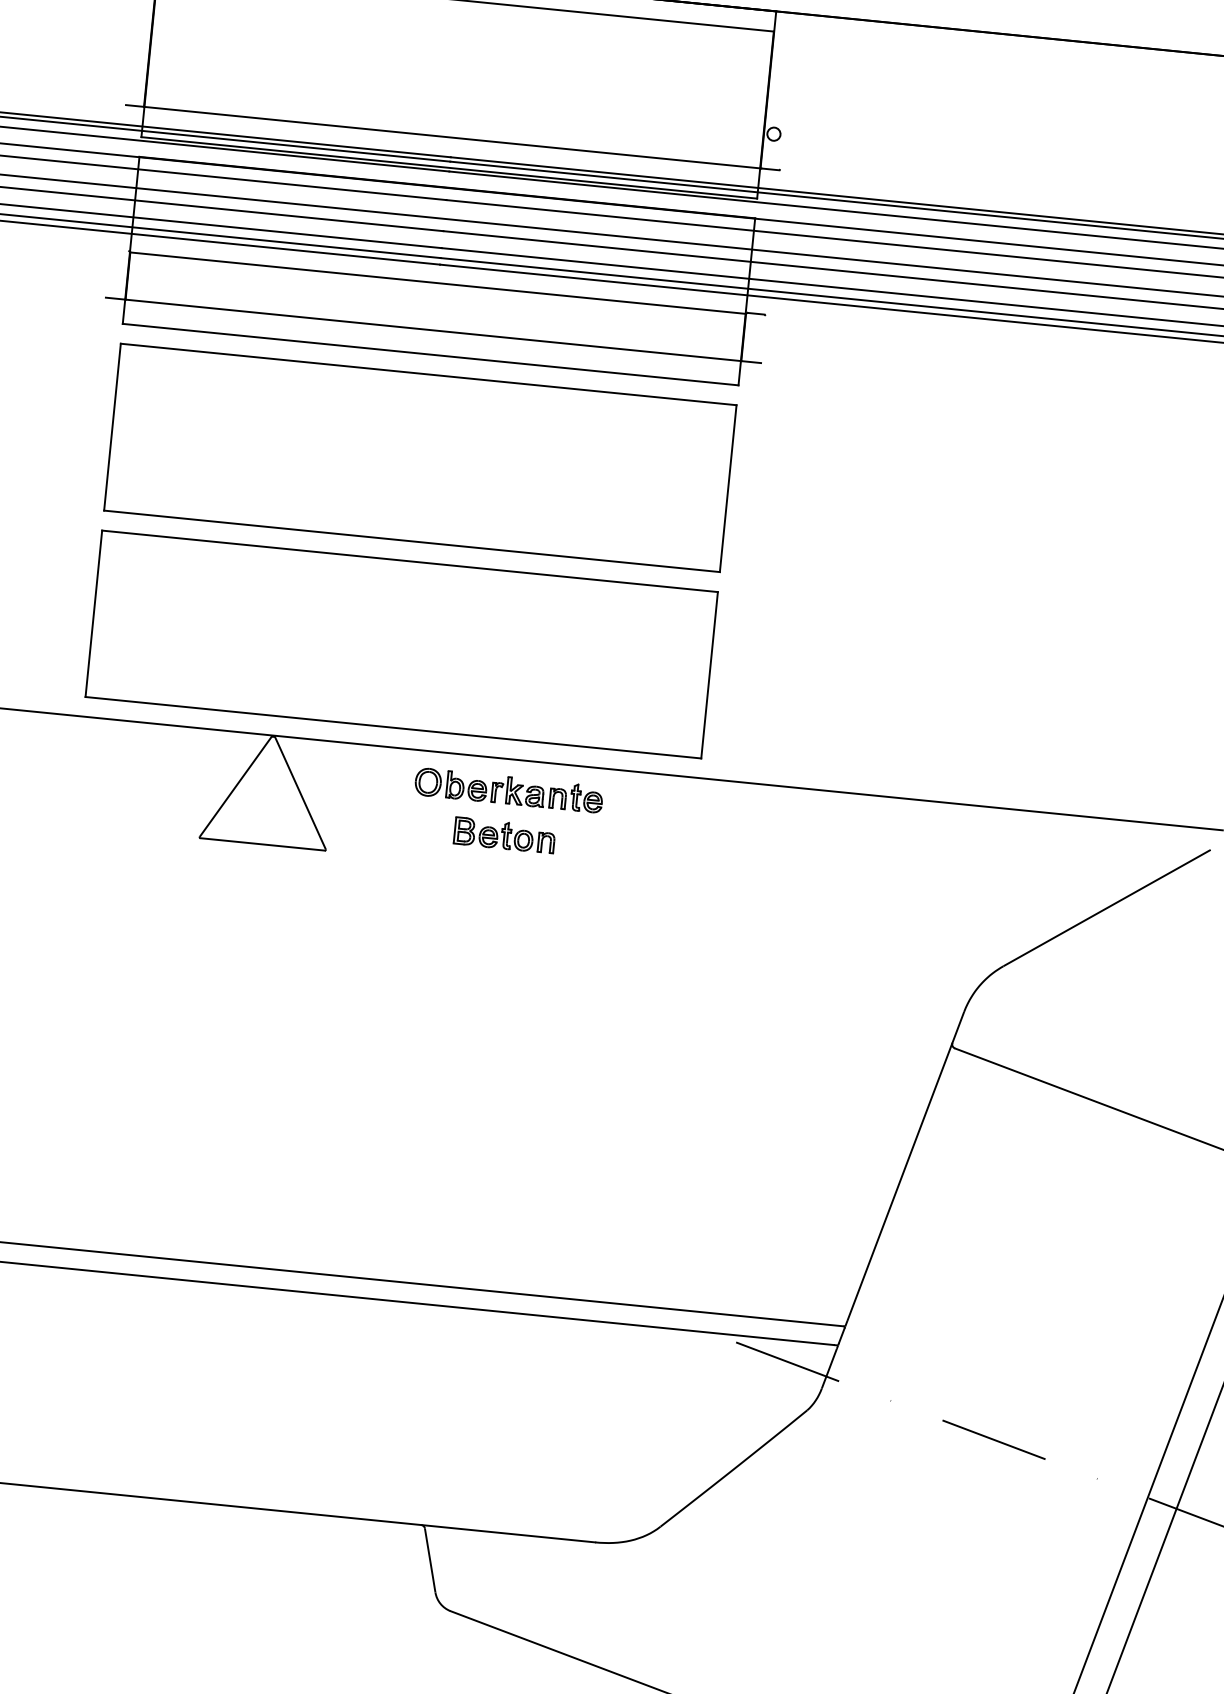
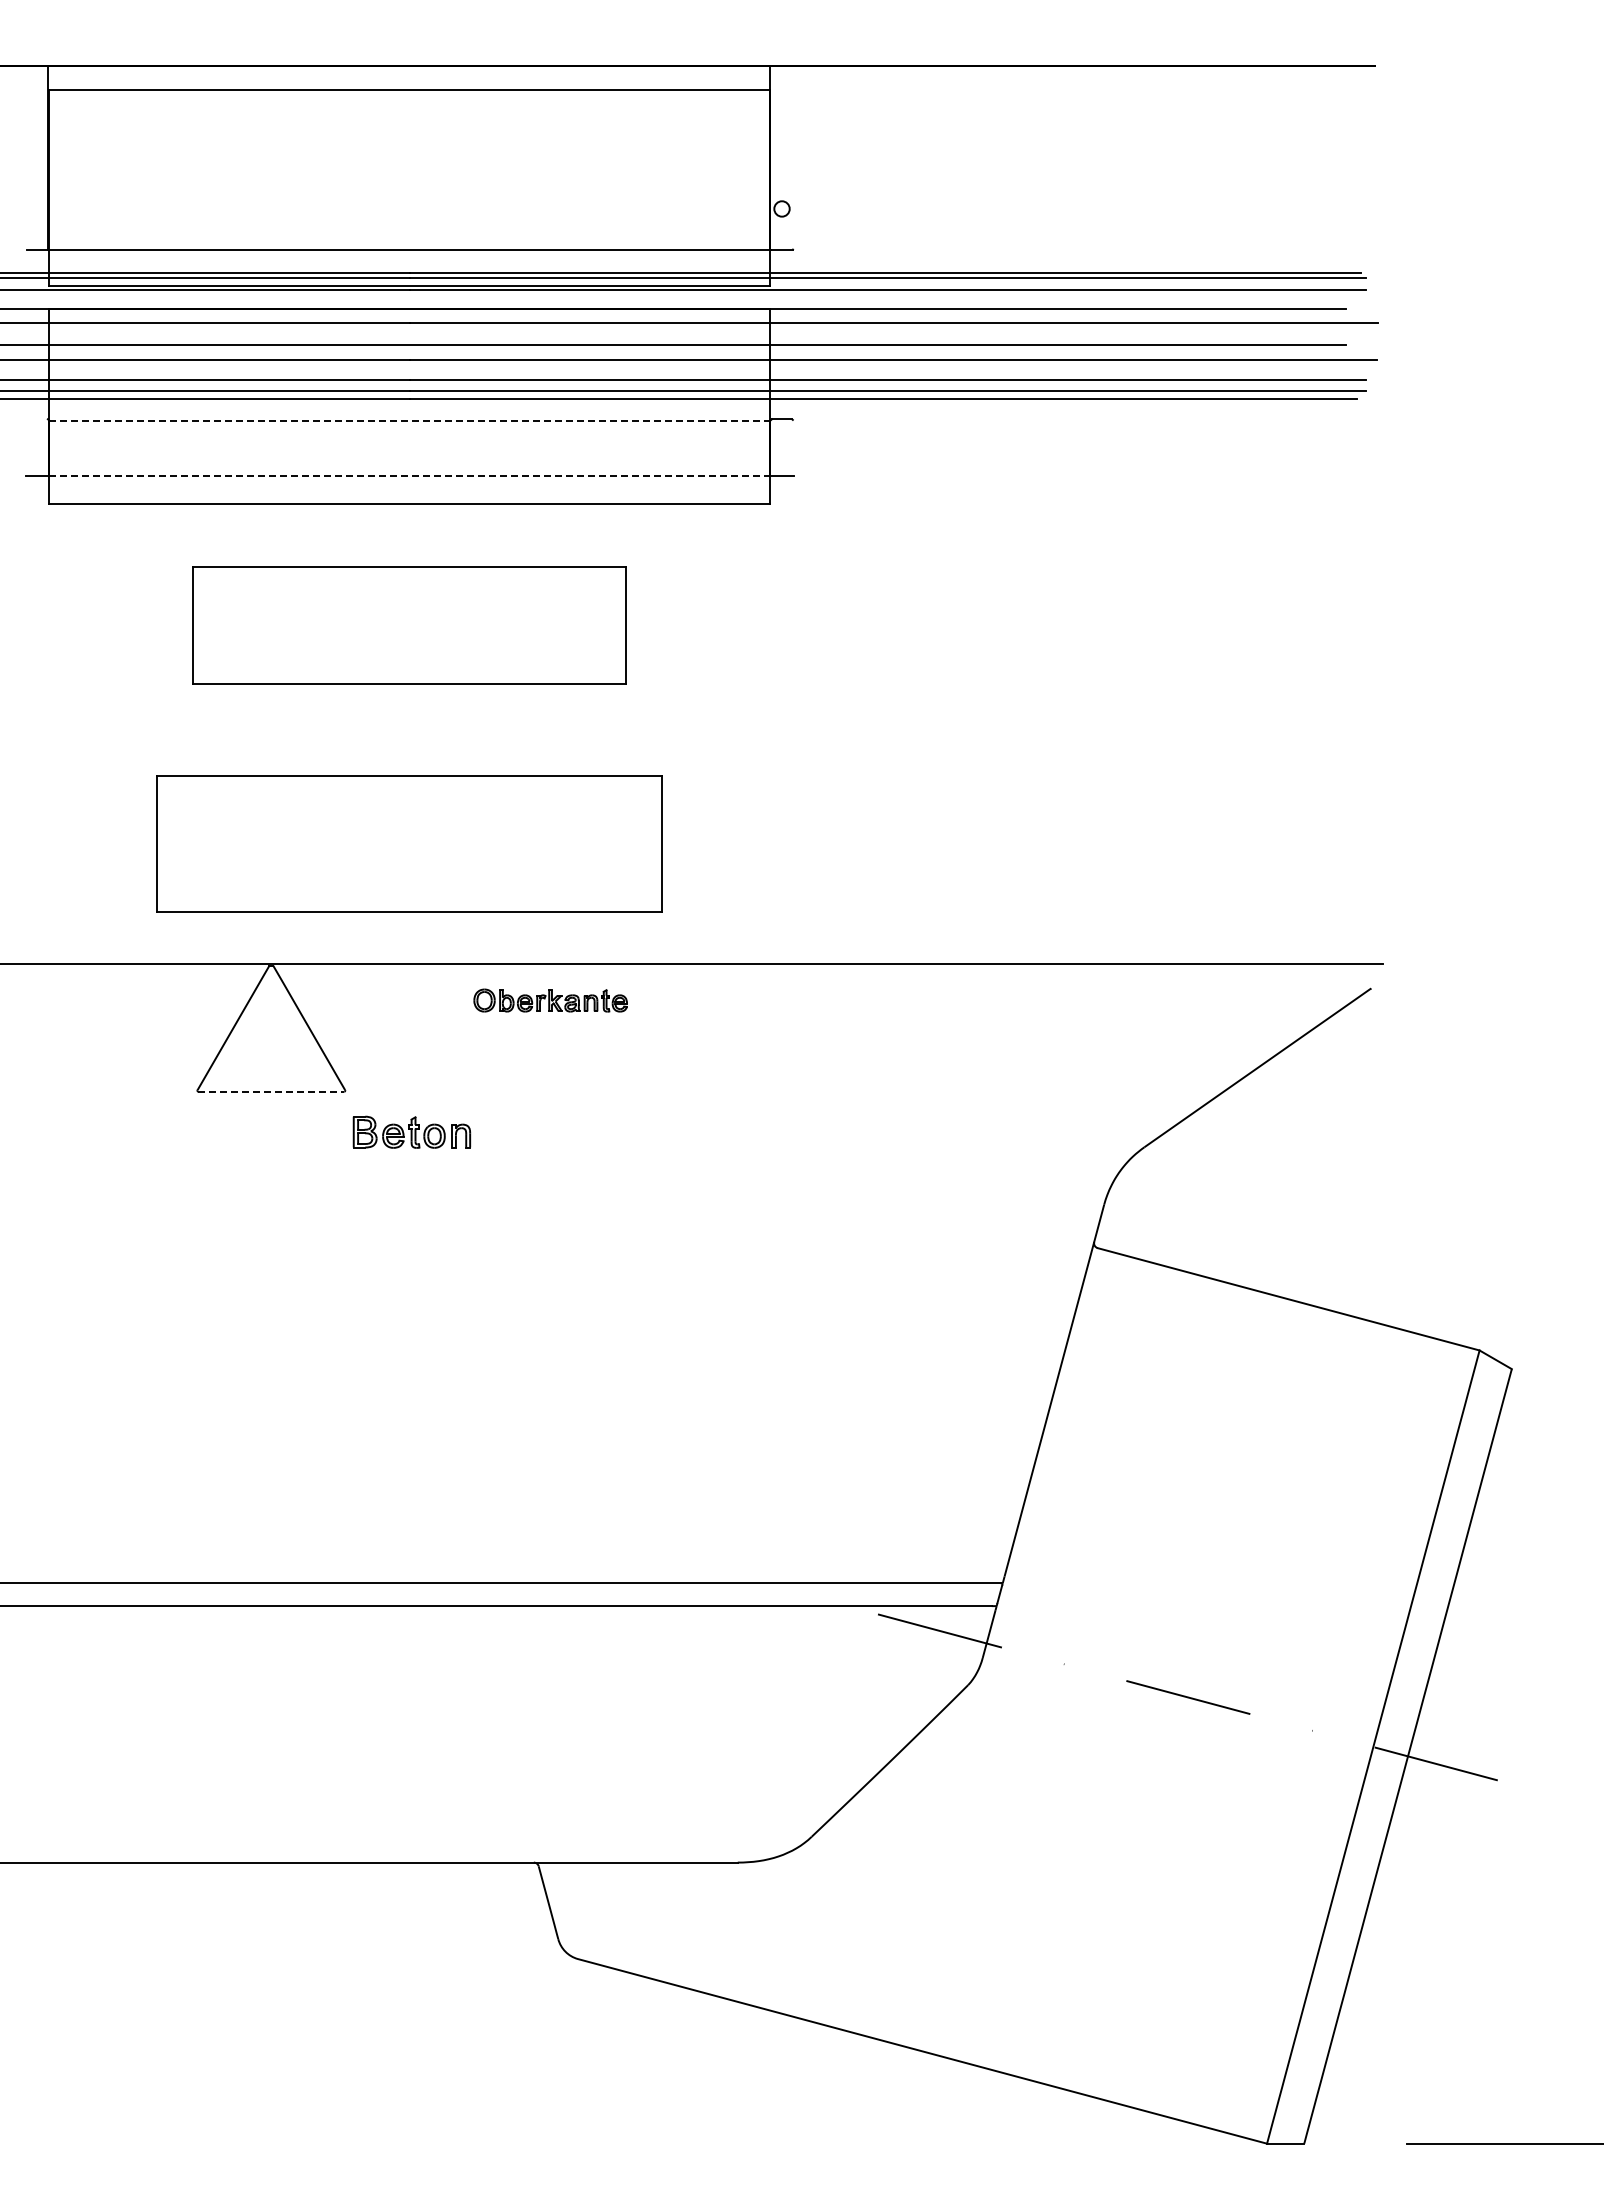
line: (437, 283) -> (409, 420), solid -> dashed
line: (433, 330) -> (409, 475), solid -> dashed
part: (420, 458) -> (409, 625), size x0.6
part: (401, 644) -> (409, 843), size x0.7
part: (508, 790) -> (550, 1000), size x0.7
part: (504, 834) -> (411, 1131), moved
line: (262, 844) -> (271, 1091), solid -> dashed

